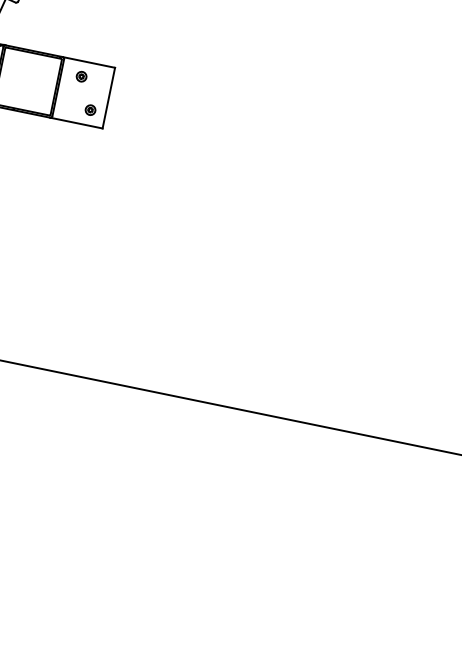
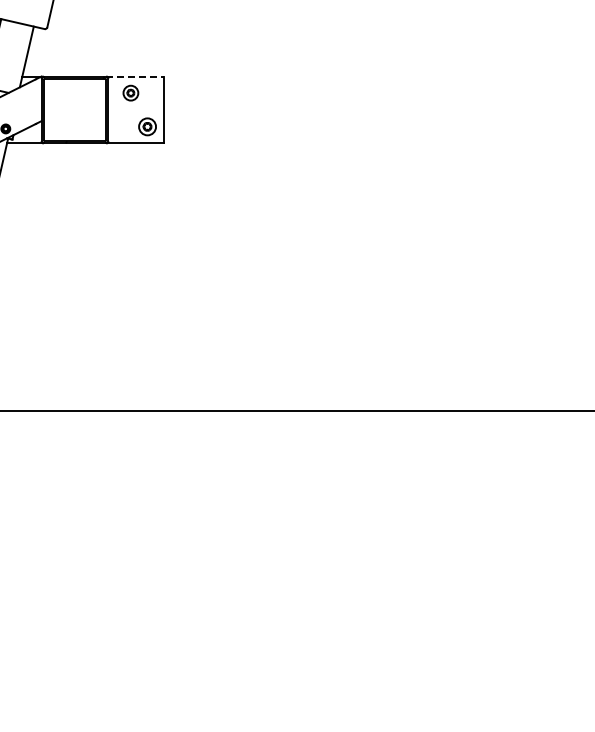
line: (89, 62) -> (135, 76), solid -> dashed
part: (81, 76) -> (130, 93), size x1.4
part: (90, 109) -> (147, 126), size x1.6

